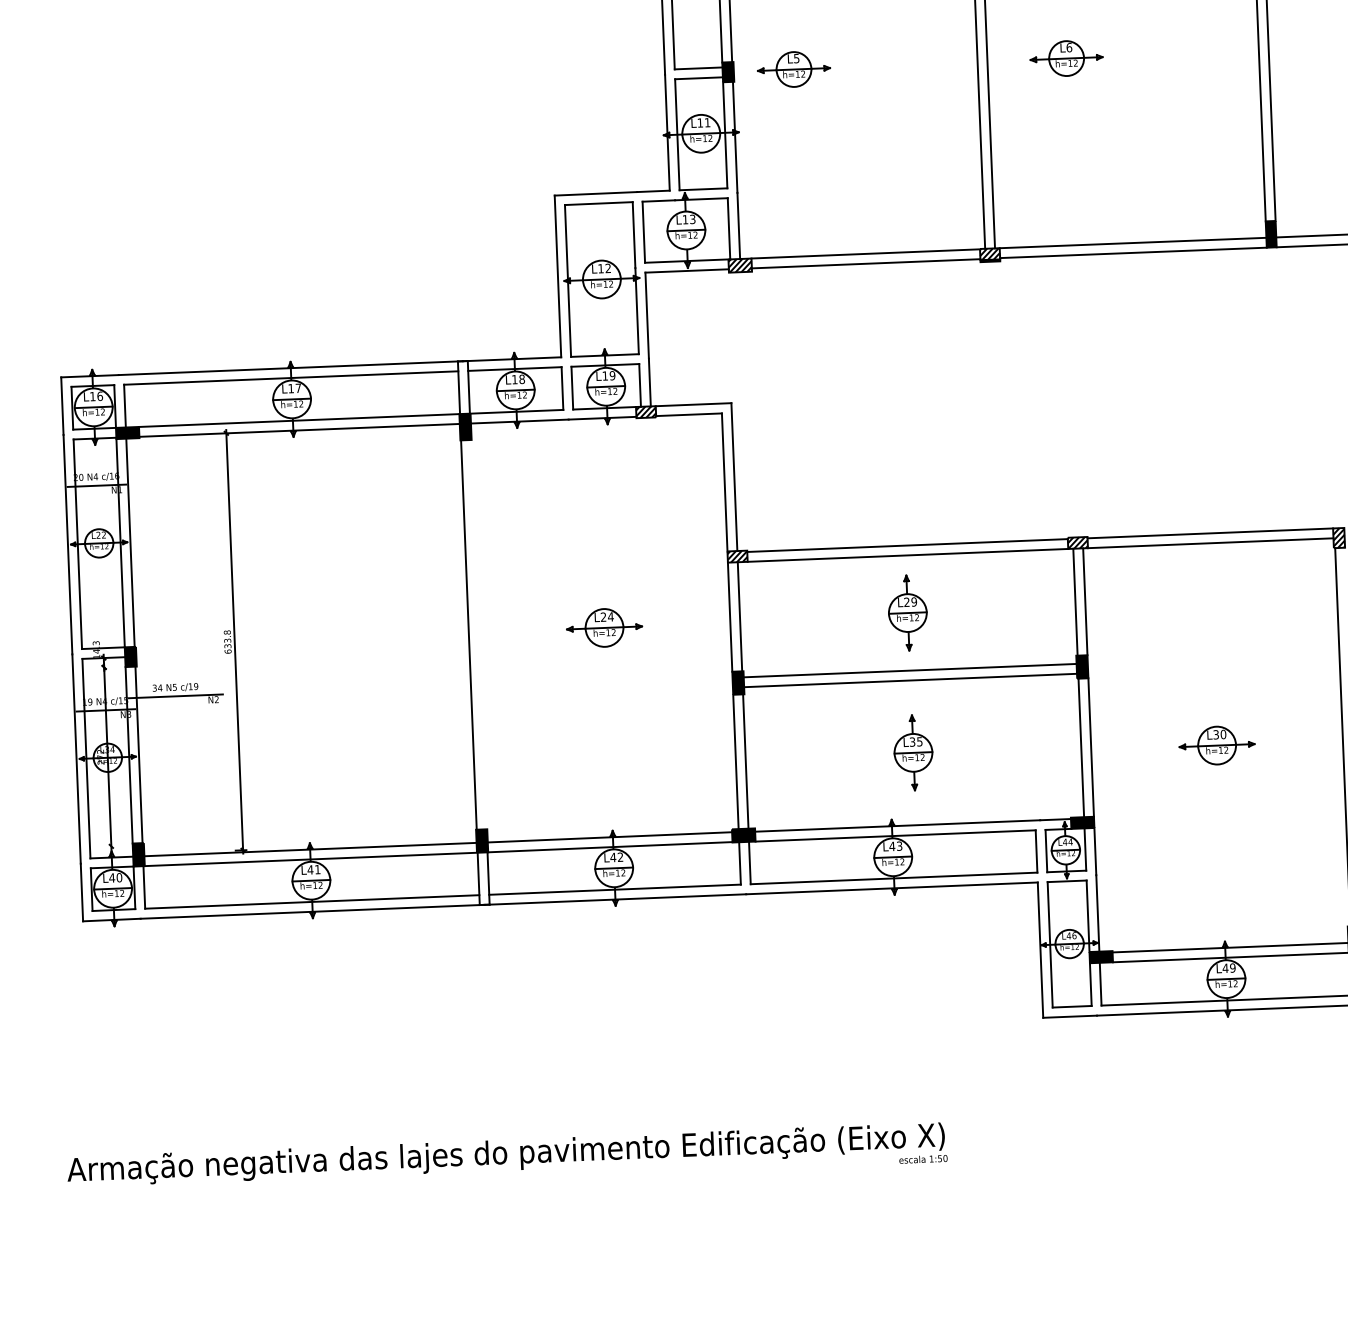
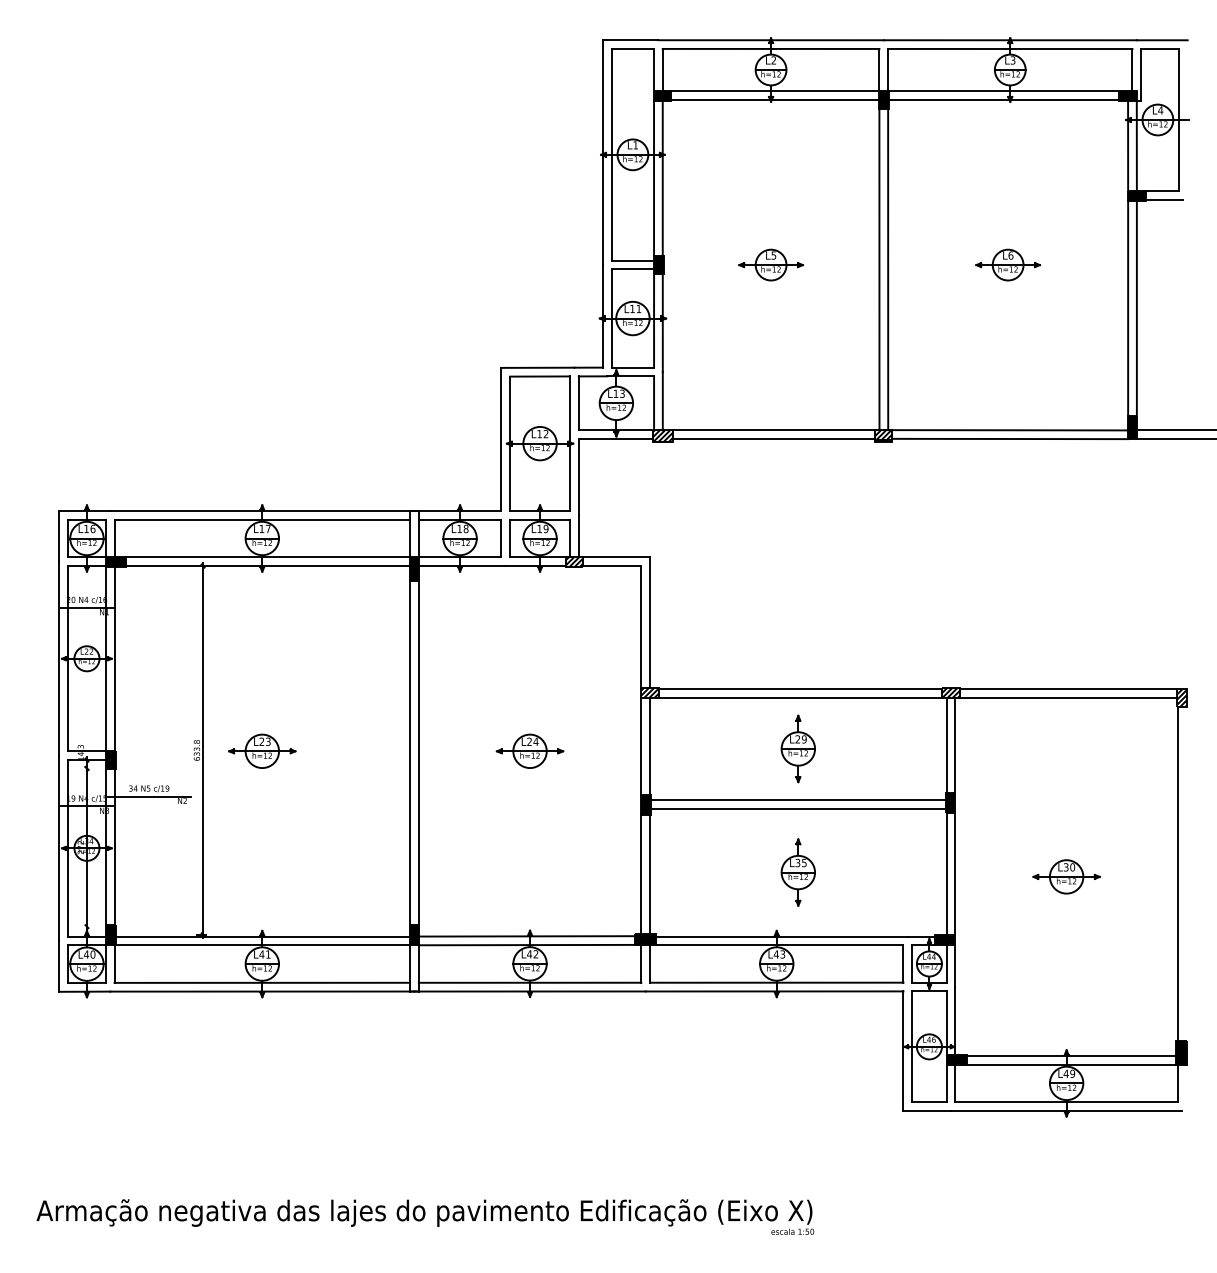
part: (1065, 57) -> (1007, 264), moved
part: (793, 68) -> (770, 264), moved
line: (478, 634) -> (418, 752), added
part: (301, 639) -> (262, 750), added

